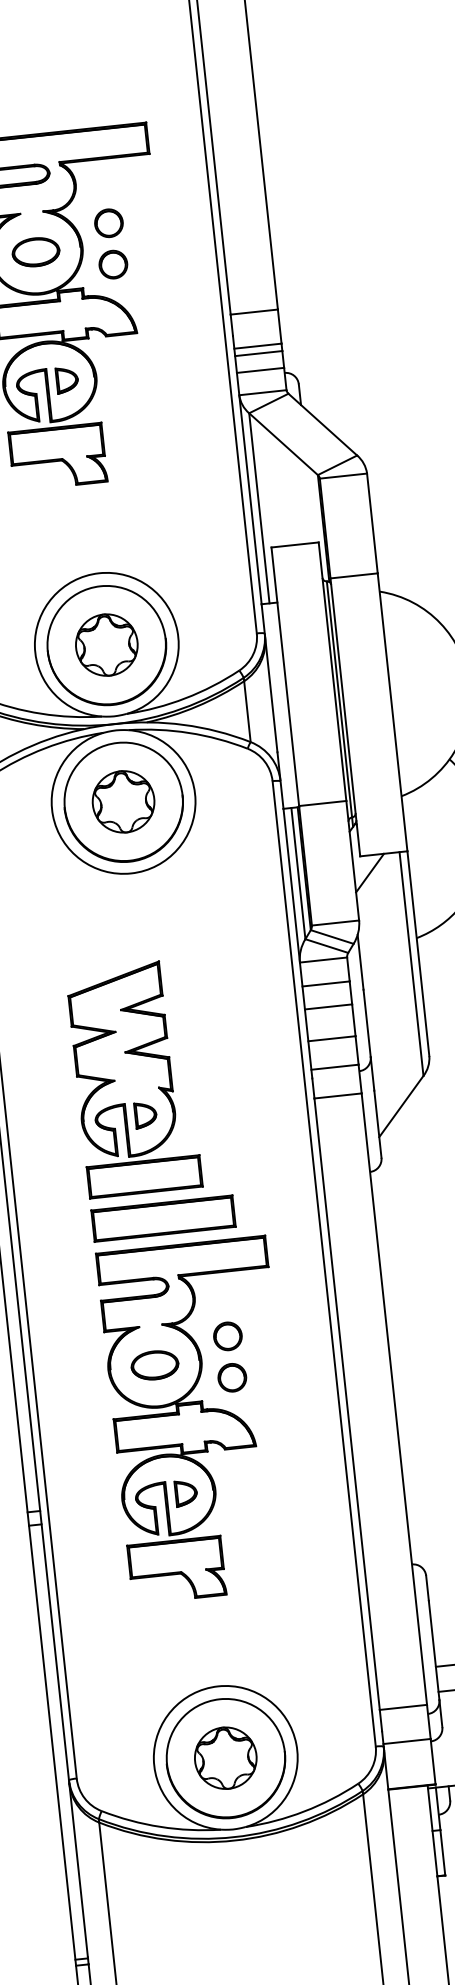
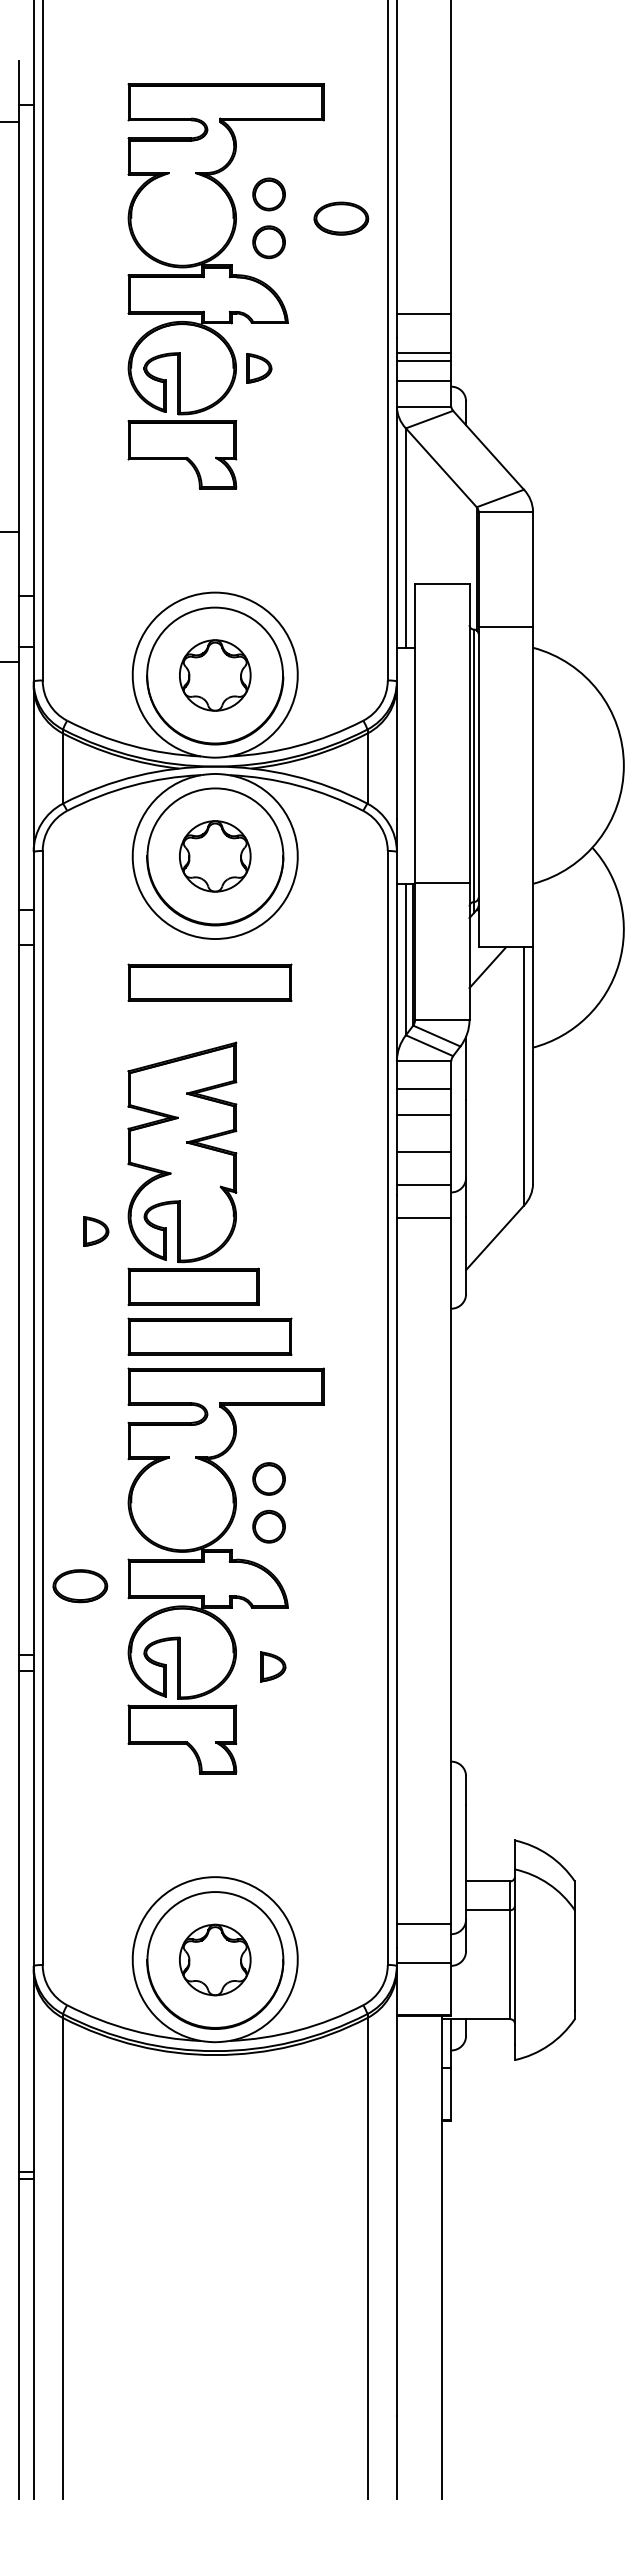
part: (36, 252) -> (341, 218), moved
part: (67, 380) -> (259, 368), moved
part: (130, 911) -> (209, 982), added
part: (145, 1115) -> (96, 1231), moved
part: (155, 1365) -> (80, 1586), moved
part: (186, 1492) -> (273, 1666), moved

